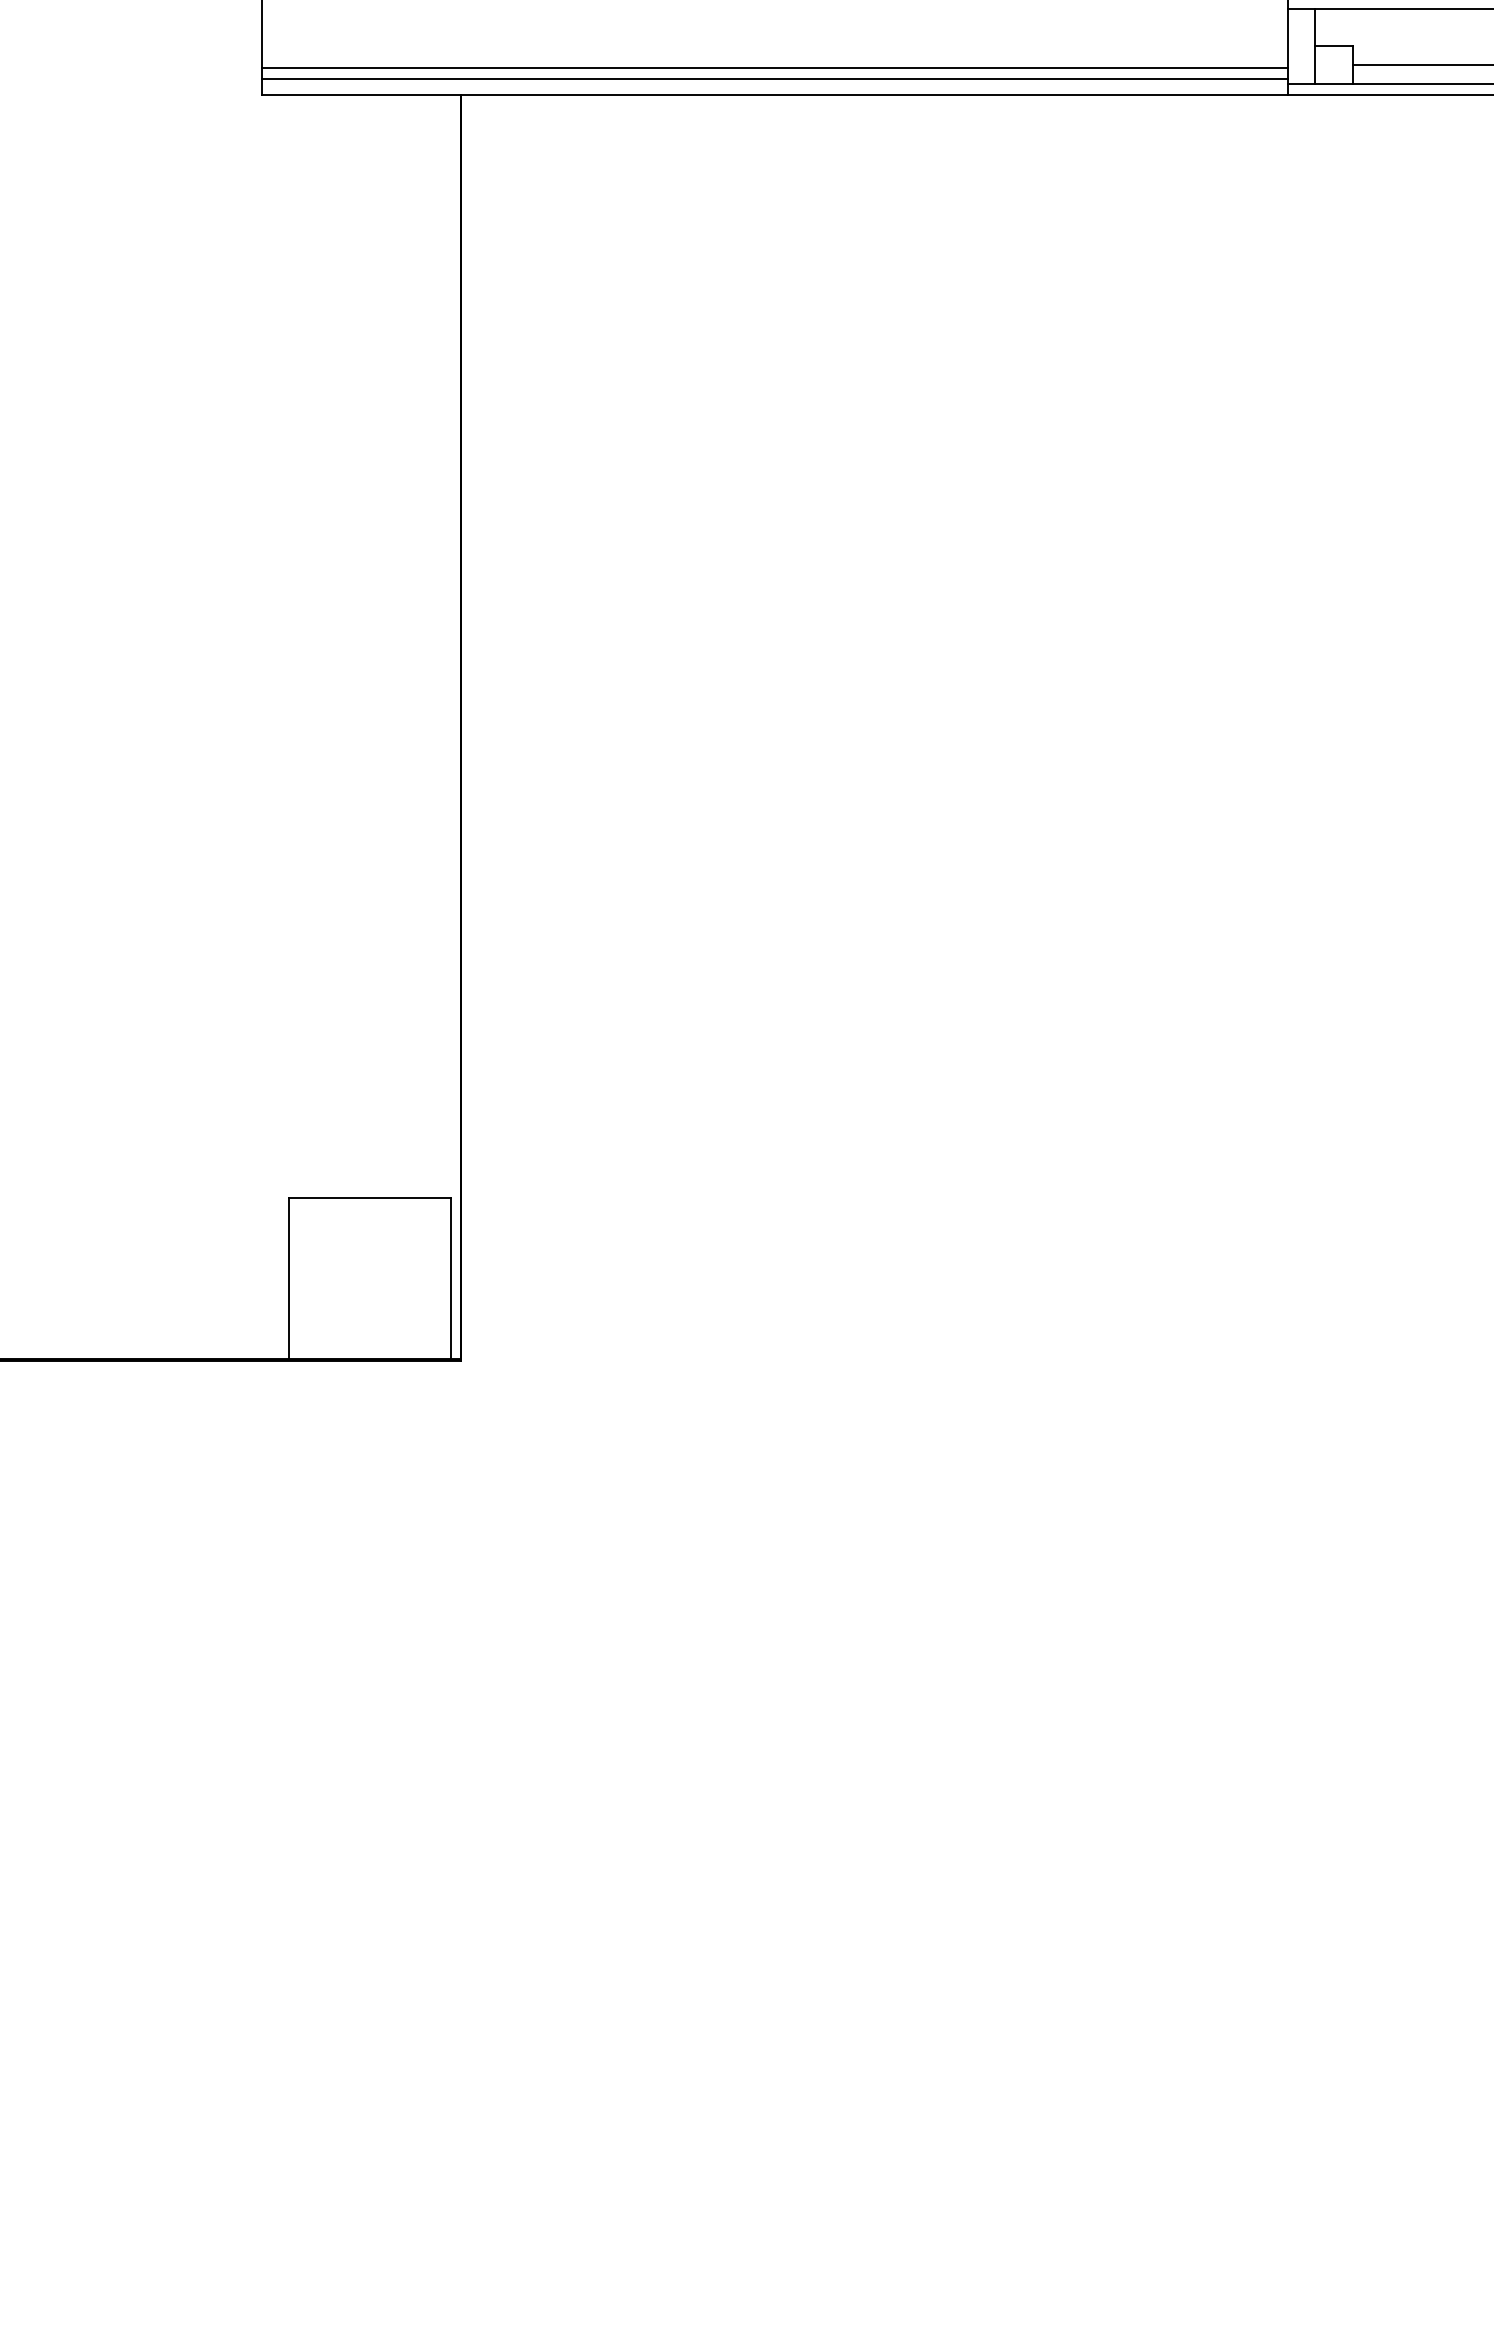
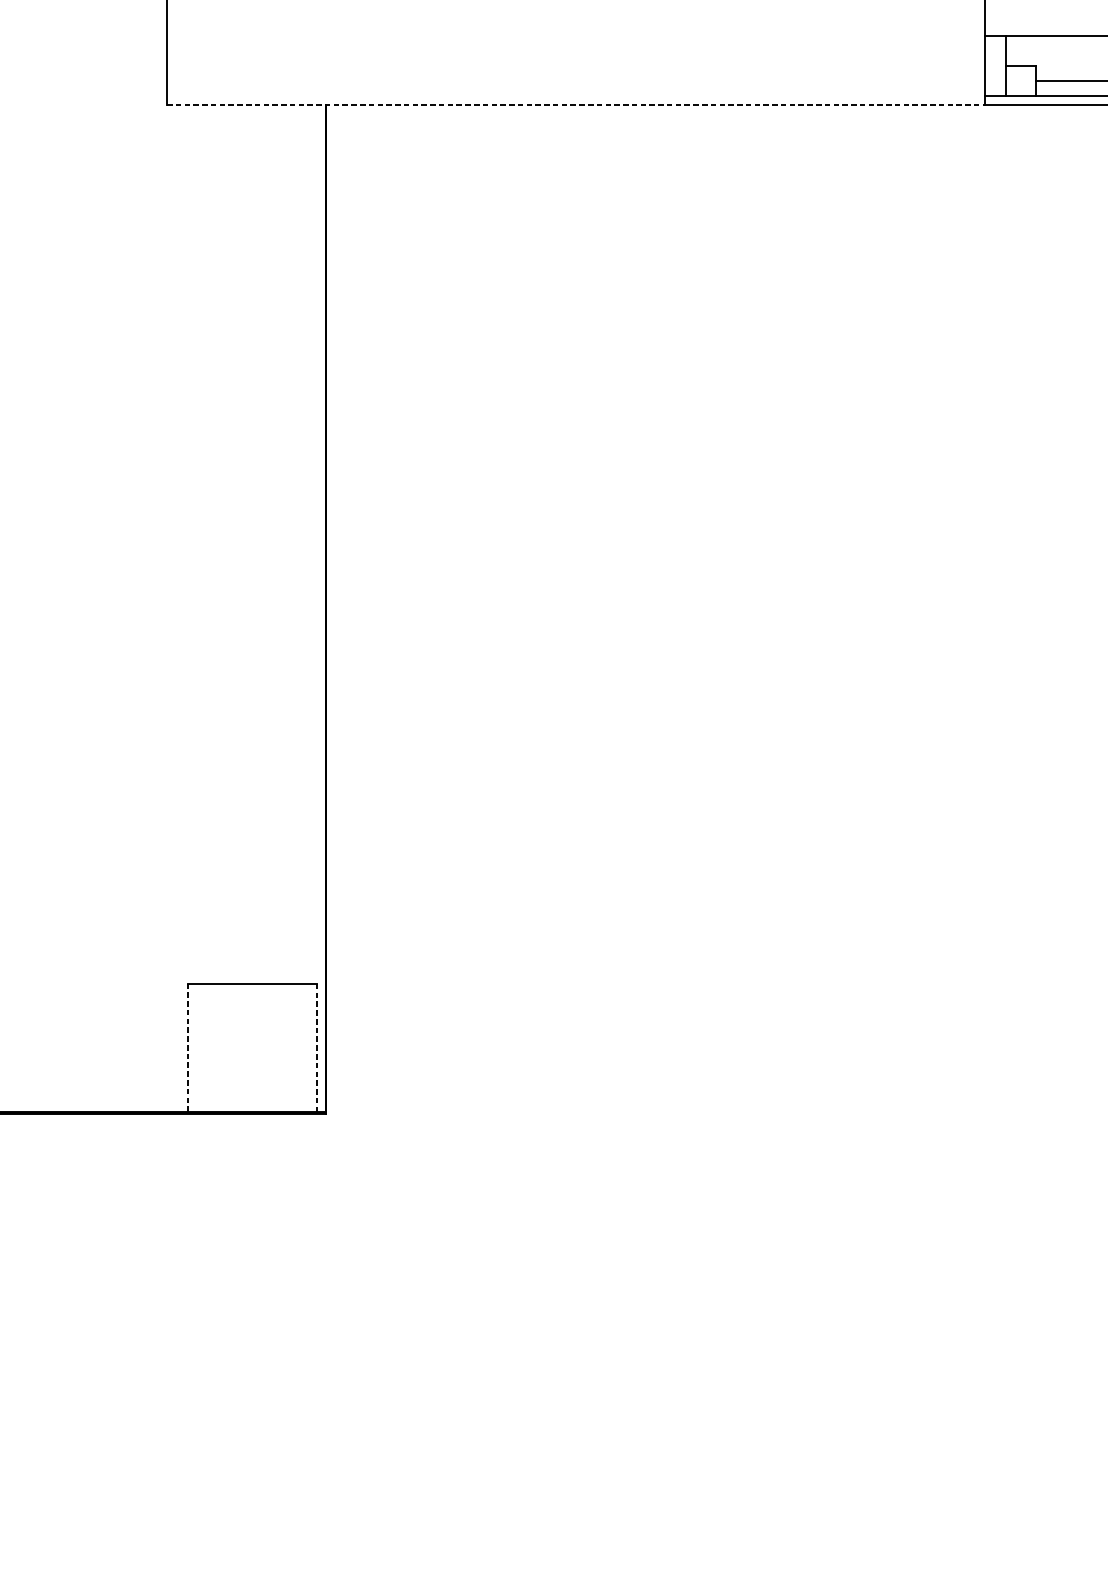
line: (775, 68) -> (576, 83), removed
line: (775, 78) -> (576, 91), removed
line: (775, 94) -> (576, 104), solid -> dashed
line: (289, 1278) -> (188, 1048), solid -> dashed
line: (450, 1278) -> (316, 1048), solid -> dashed

